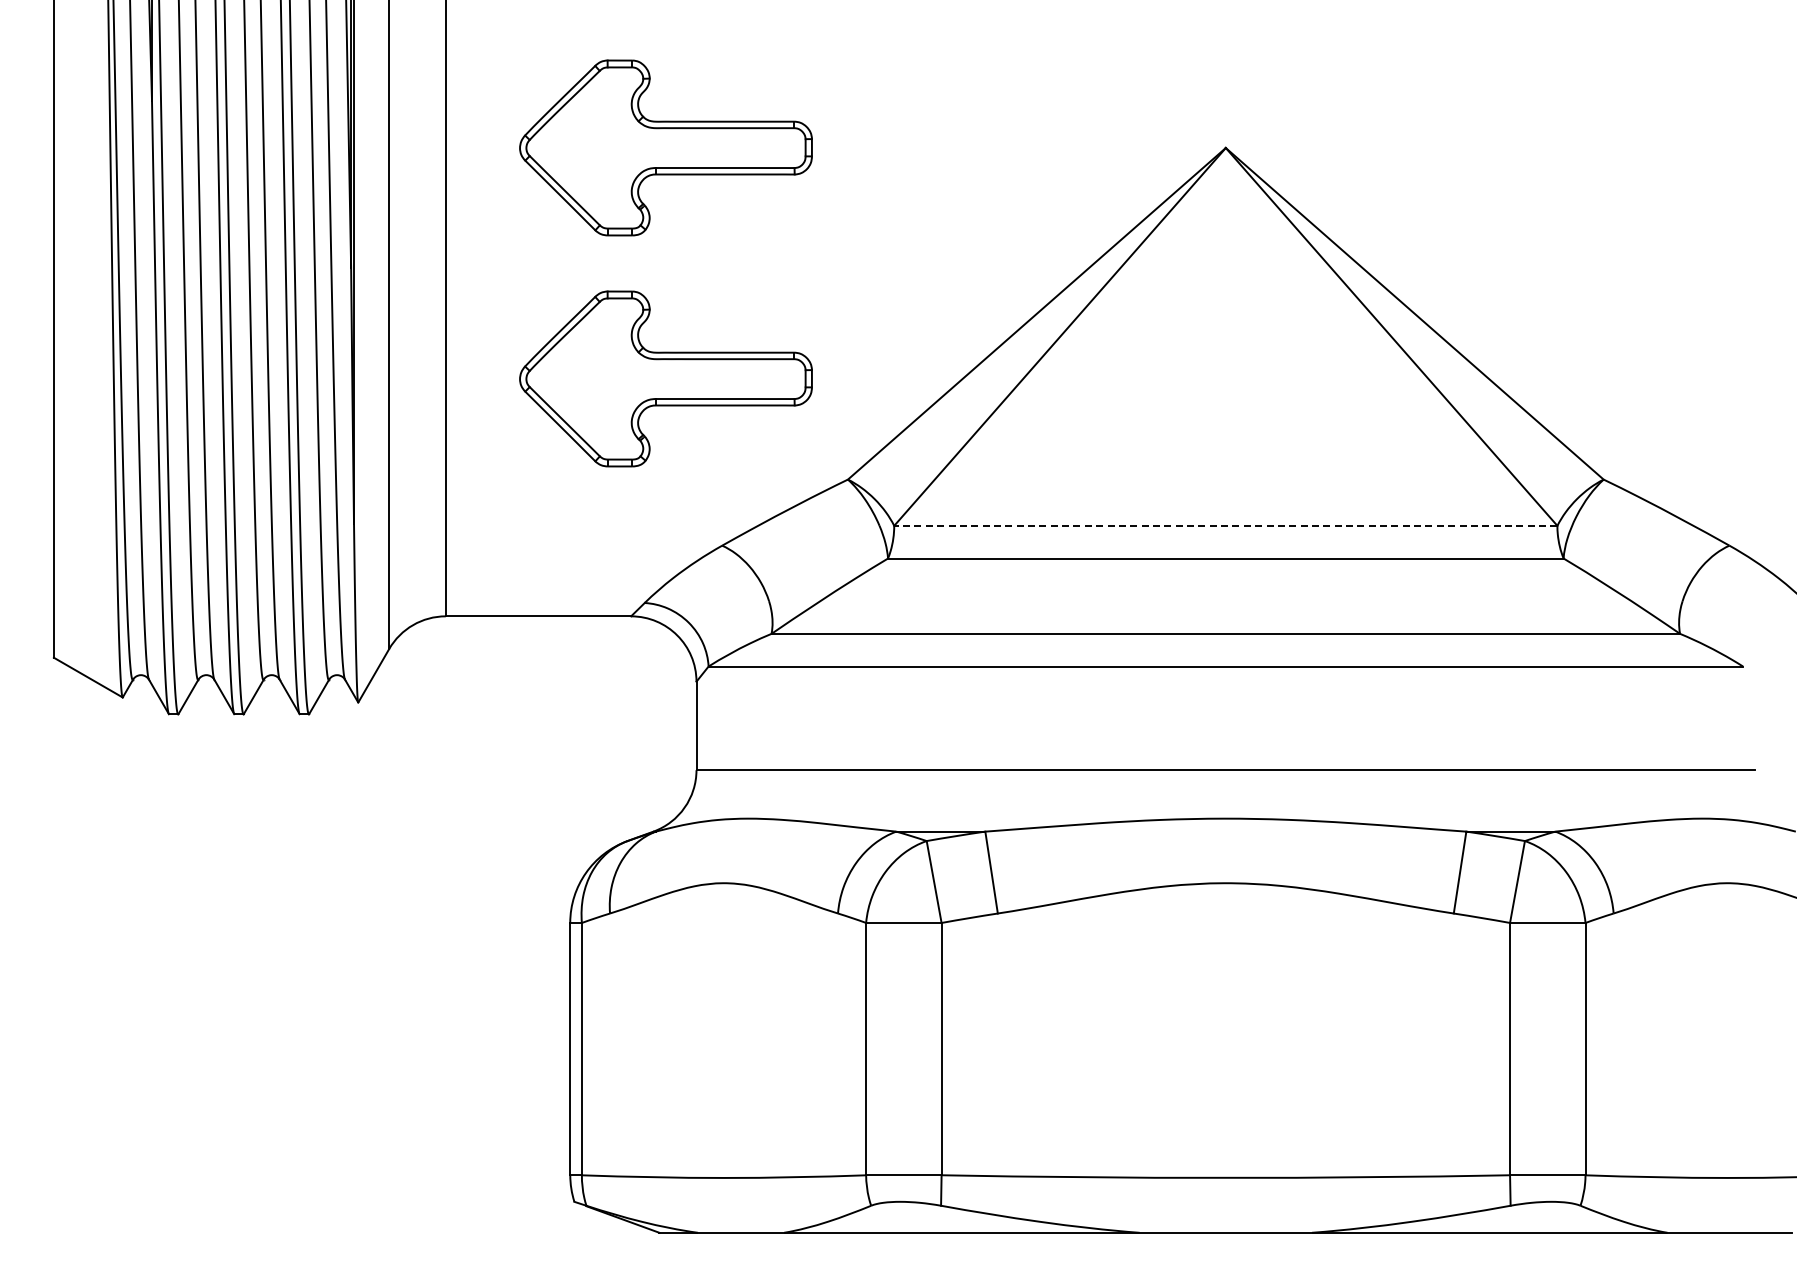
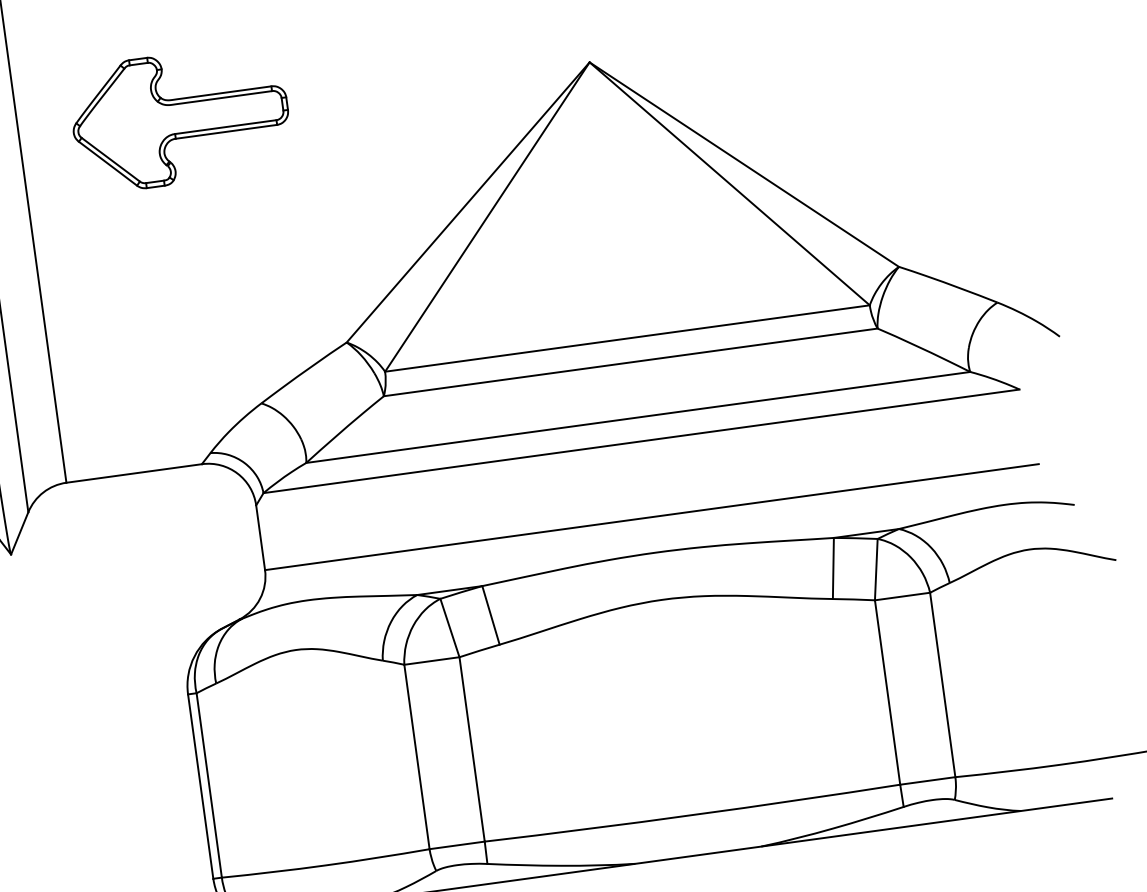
part: (665, 378) -> (203, 286), removed
line: (1225, 525) -> (627, 338), dashed -> solid

